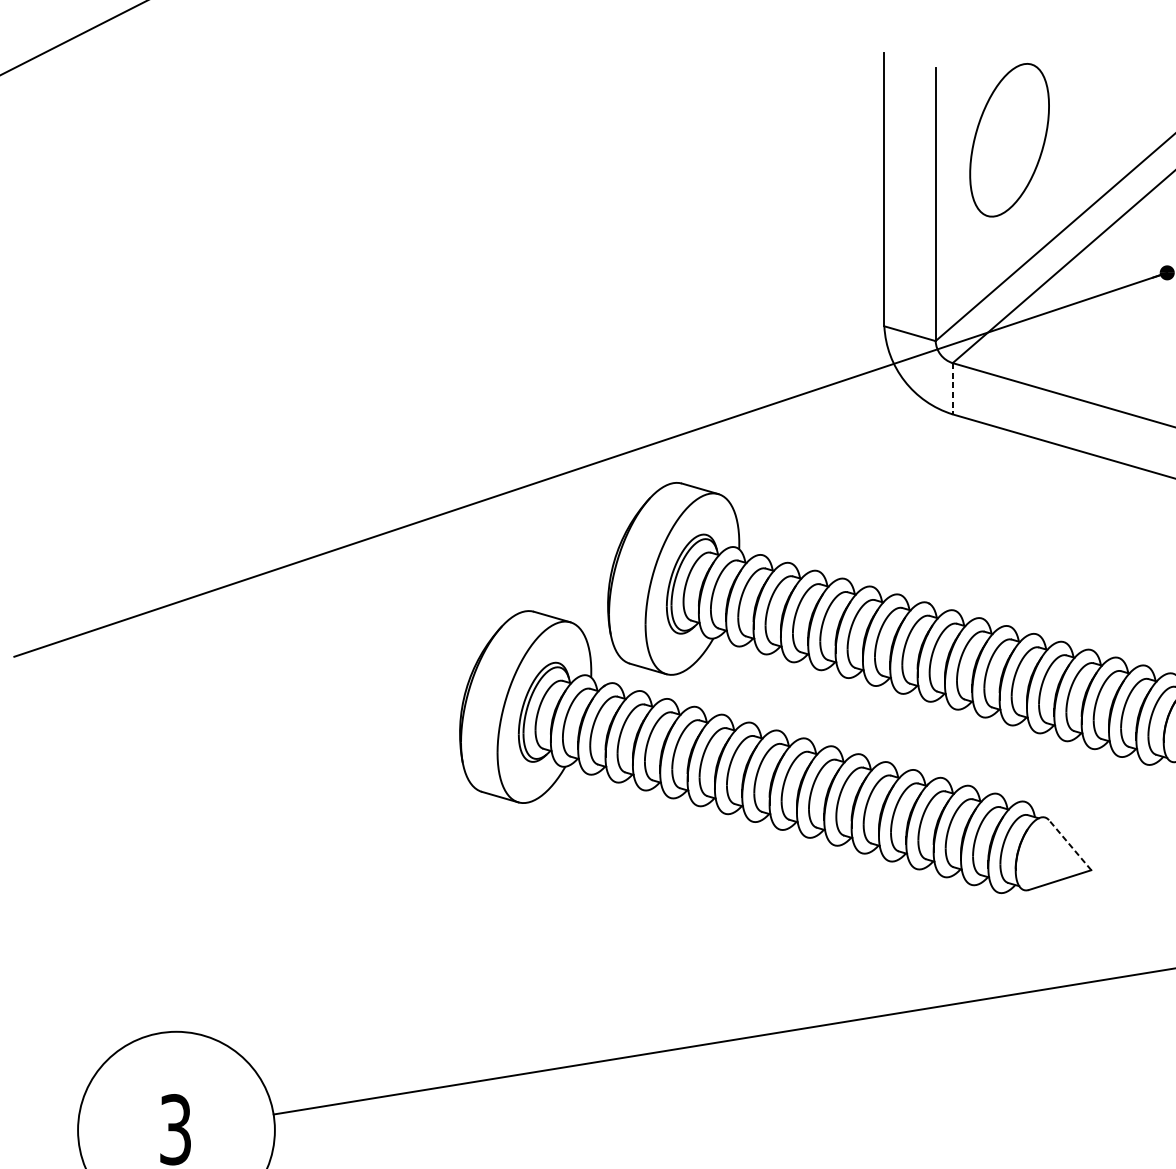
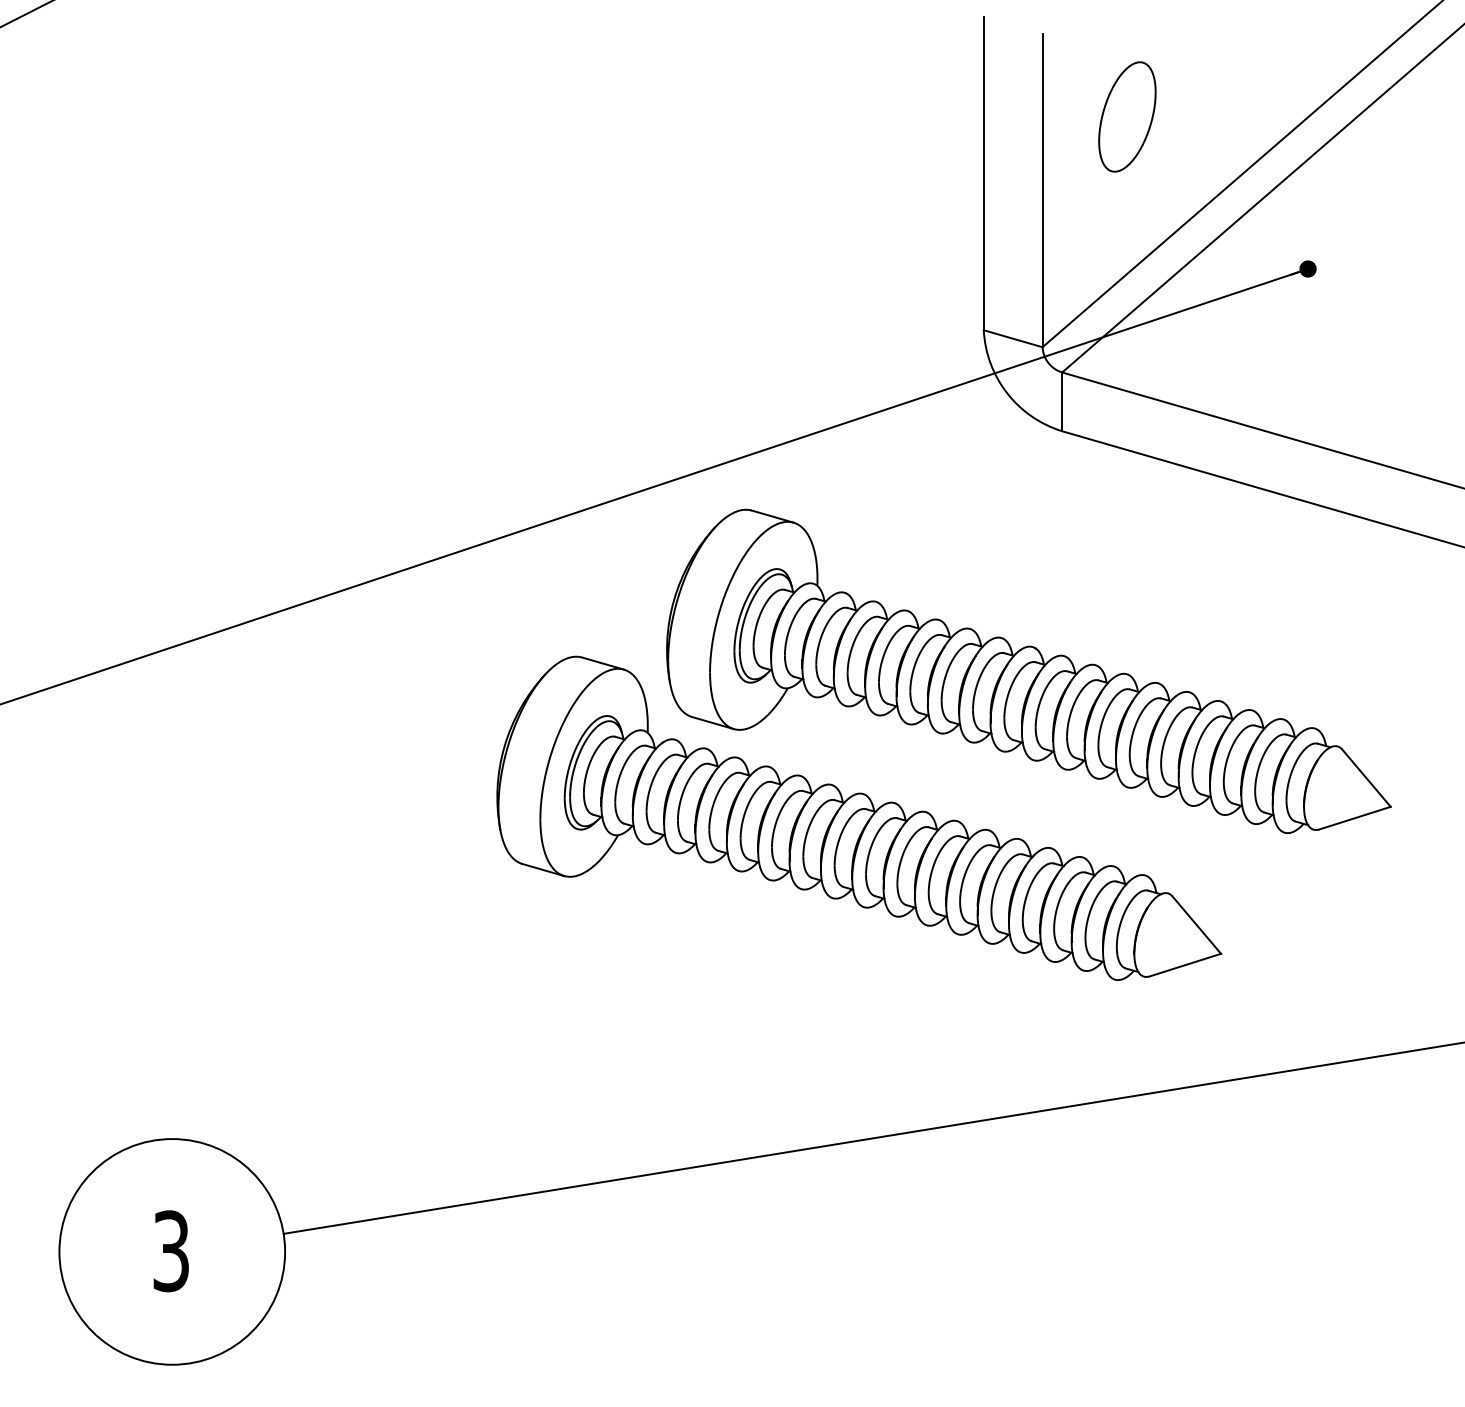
part: (1009, 139) -> (1127, 116), size x0.62
line: (953, 389) -> (1062, 402), dashed -> solid
line: (1069, 845) -> (1196, 925), dashed -> solid

